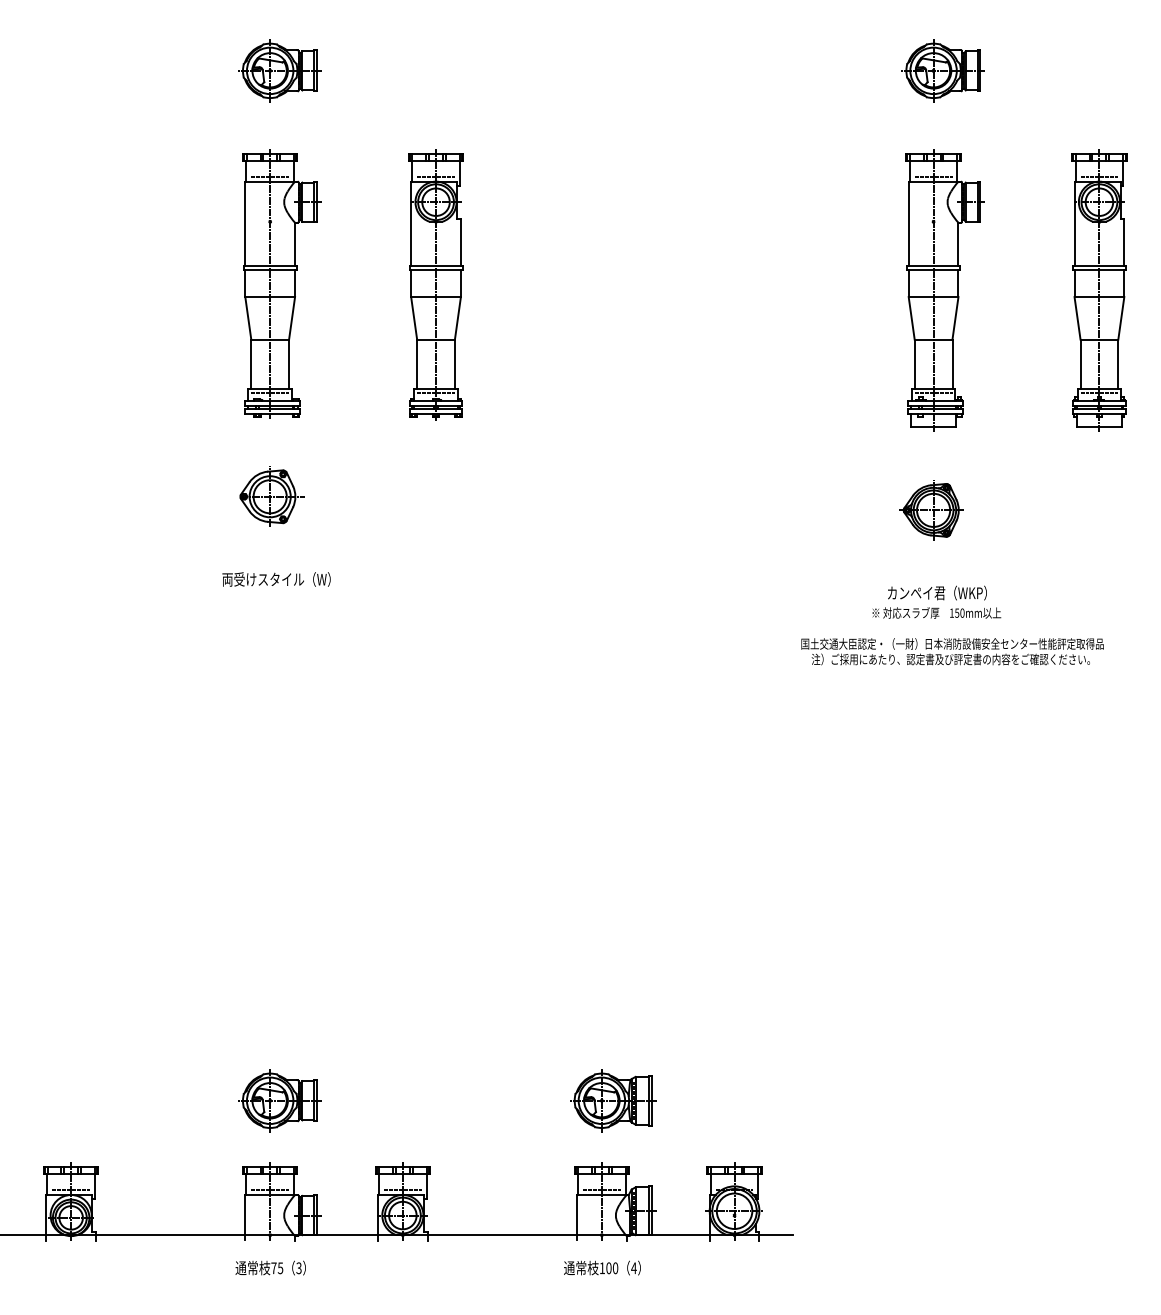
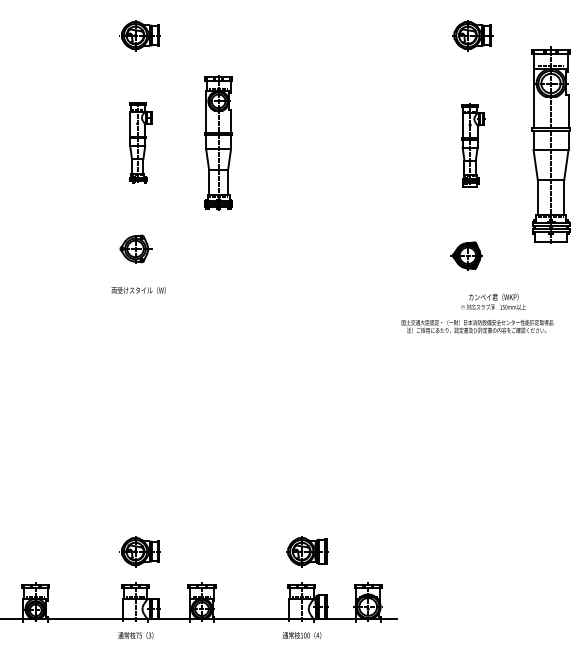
part: (280, 284) -> (140, 142), size x0.6
part: (944, 290) -> (473, 145), size x0.6
part: (1098, 290) -> (550, 145), size x1.4
text: (936, 601) -> (493, 301), moved

